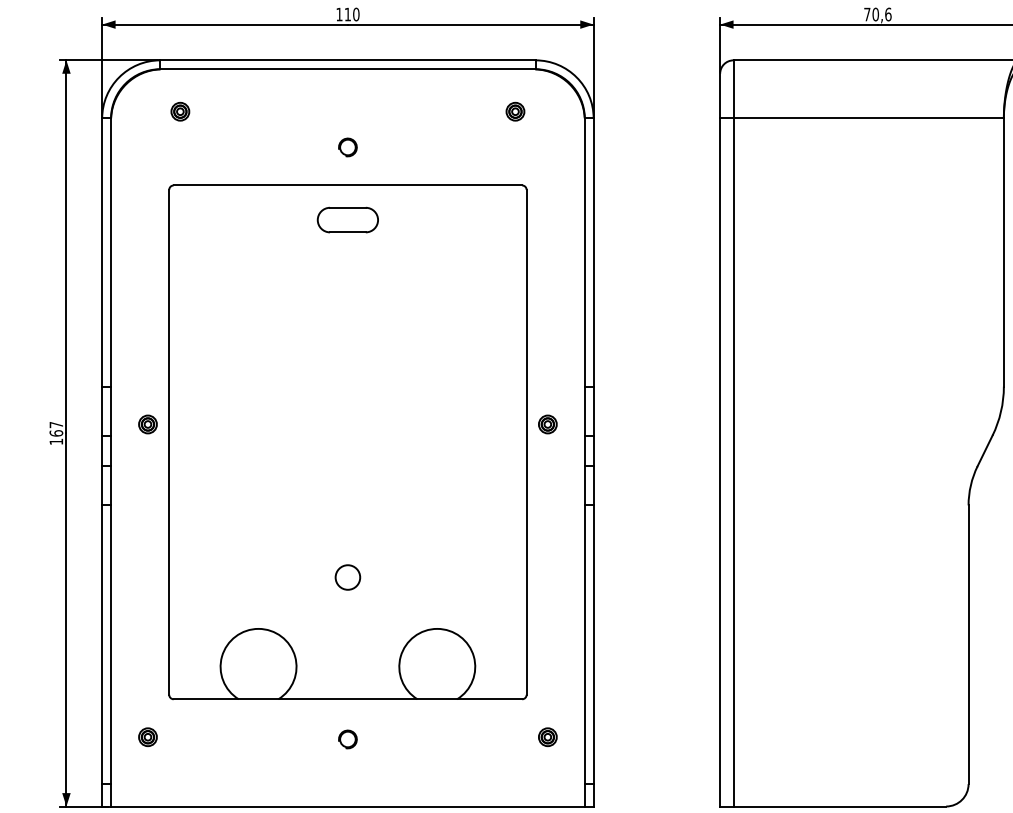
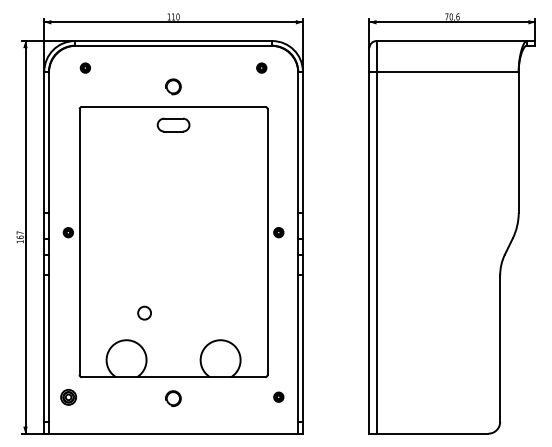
part: (347, 146) -> (173, 86), size x1.6
circle: (347, 576) -> (144, 312), moved
part: (146, 735) -> (67, 396), size x1.6
part: (347, 737) -> (173, 397), size x1.6

